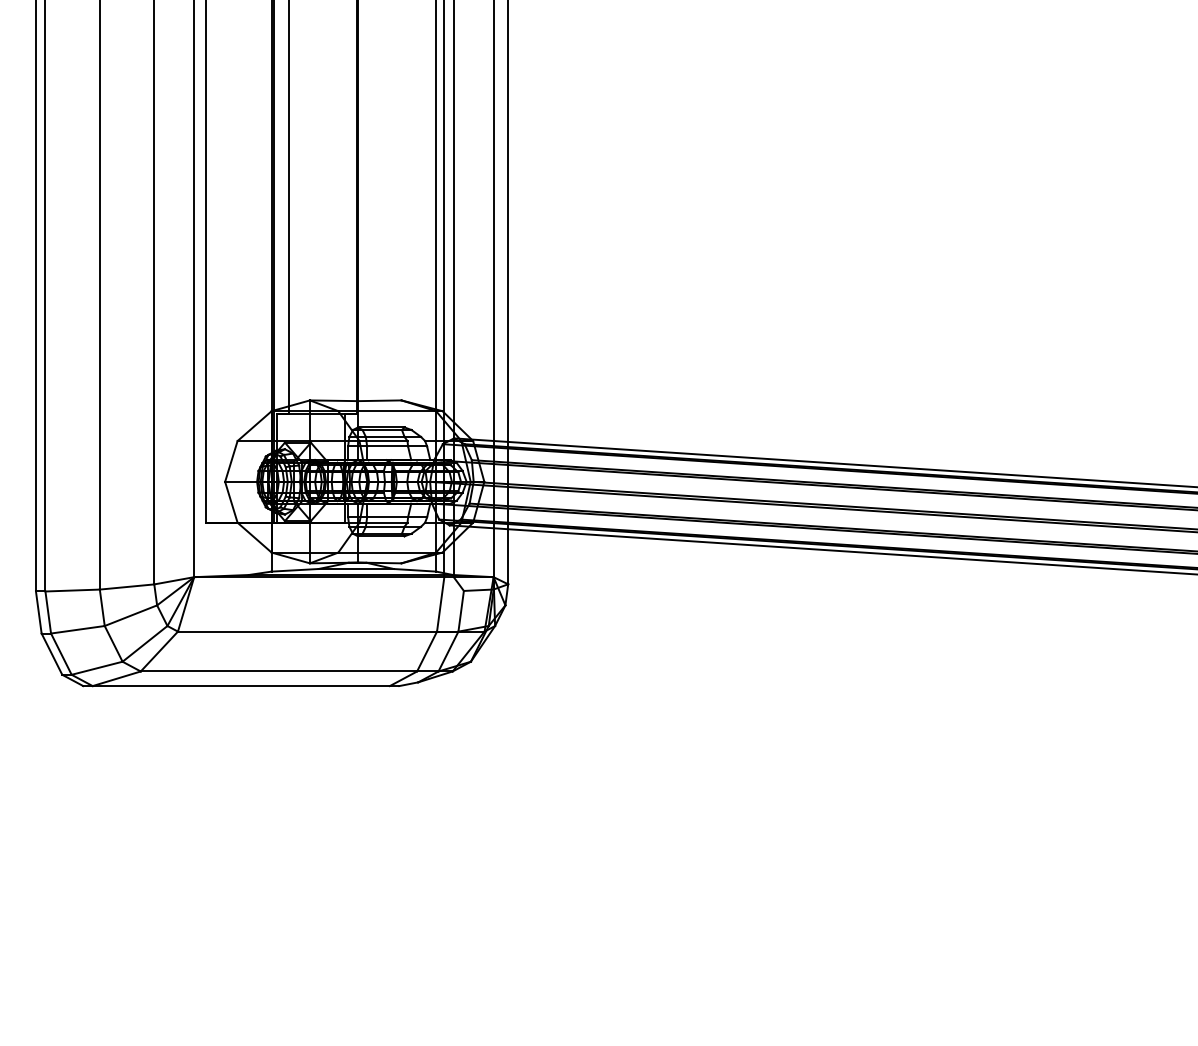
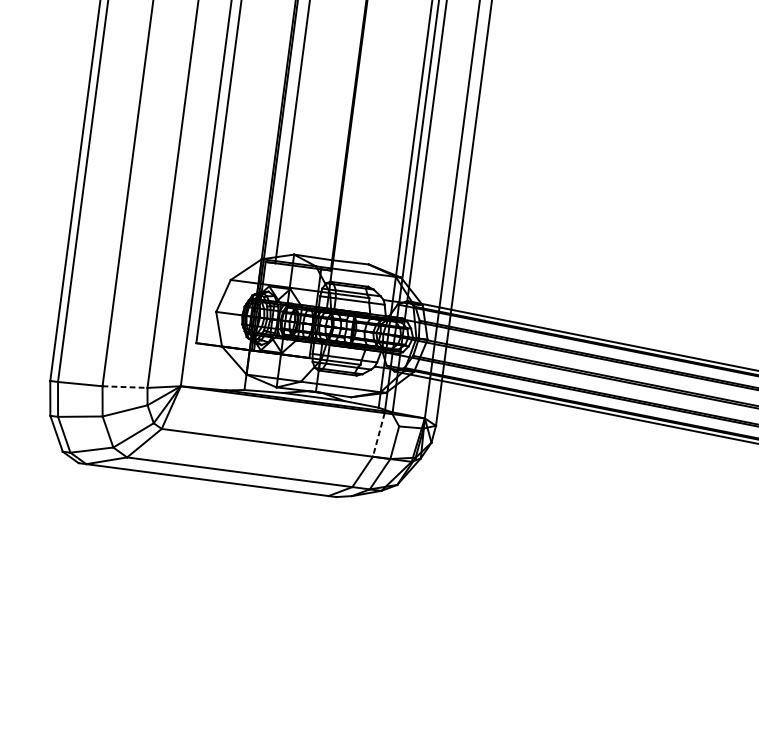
line: (127, 586) -> (125, 386), solid -> dashed
line: (440, 604) -> (378, 434), solid -> dashed

